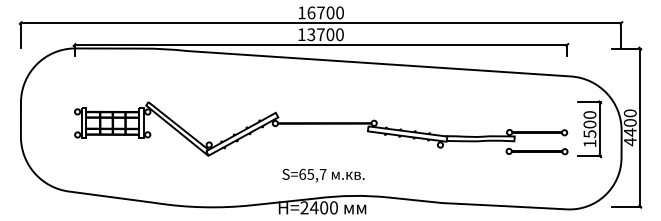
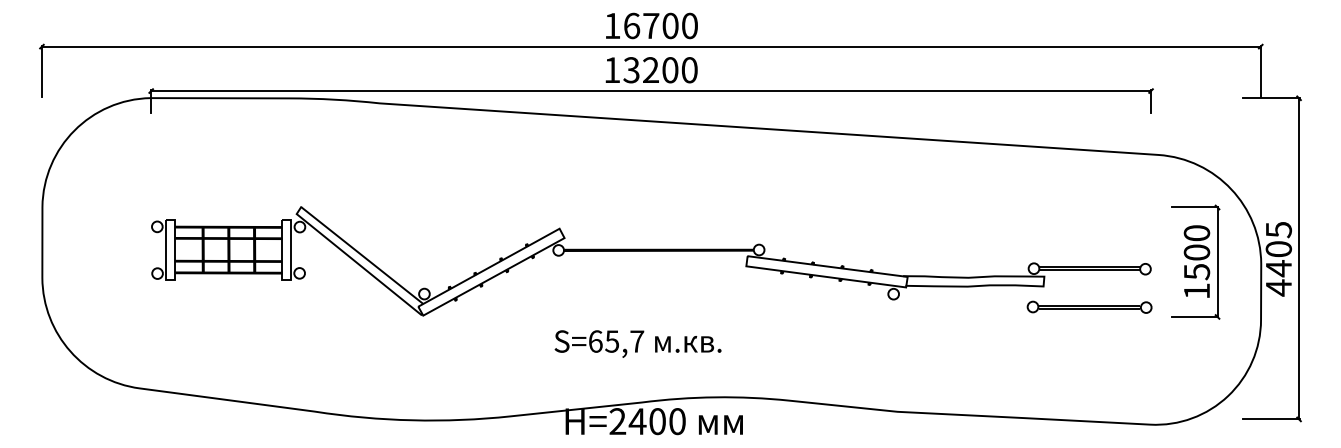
text: (320, 34) -> (650, 69), 13700 -> 13200
text: (629, 113) -> (1277, 230), 4400 -> 4405
text: (323, 175) -> (638, 343), moved

